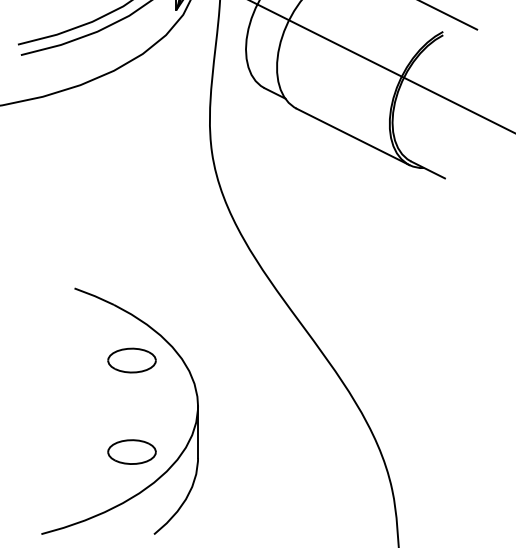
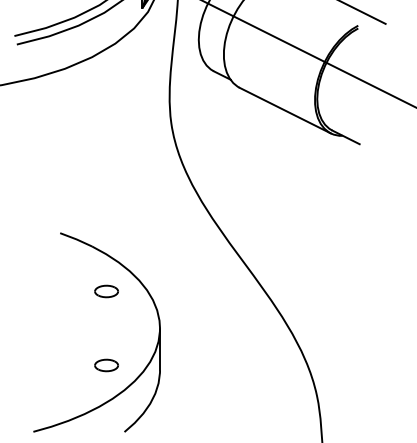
part: (131, 360) -> (106, 291), size x0.6
part: (131, 452) -> (106, 365), size x0.6

